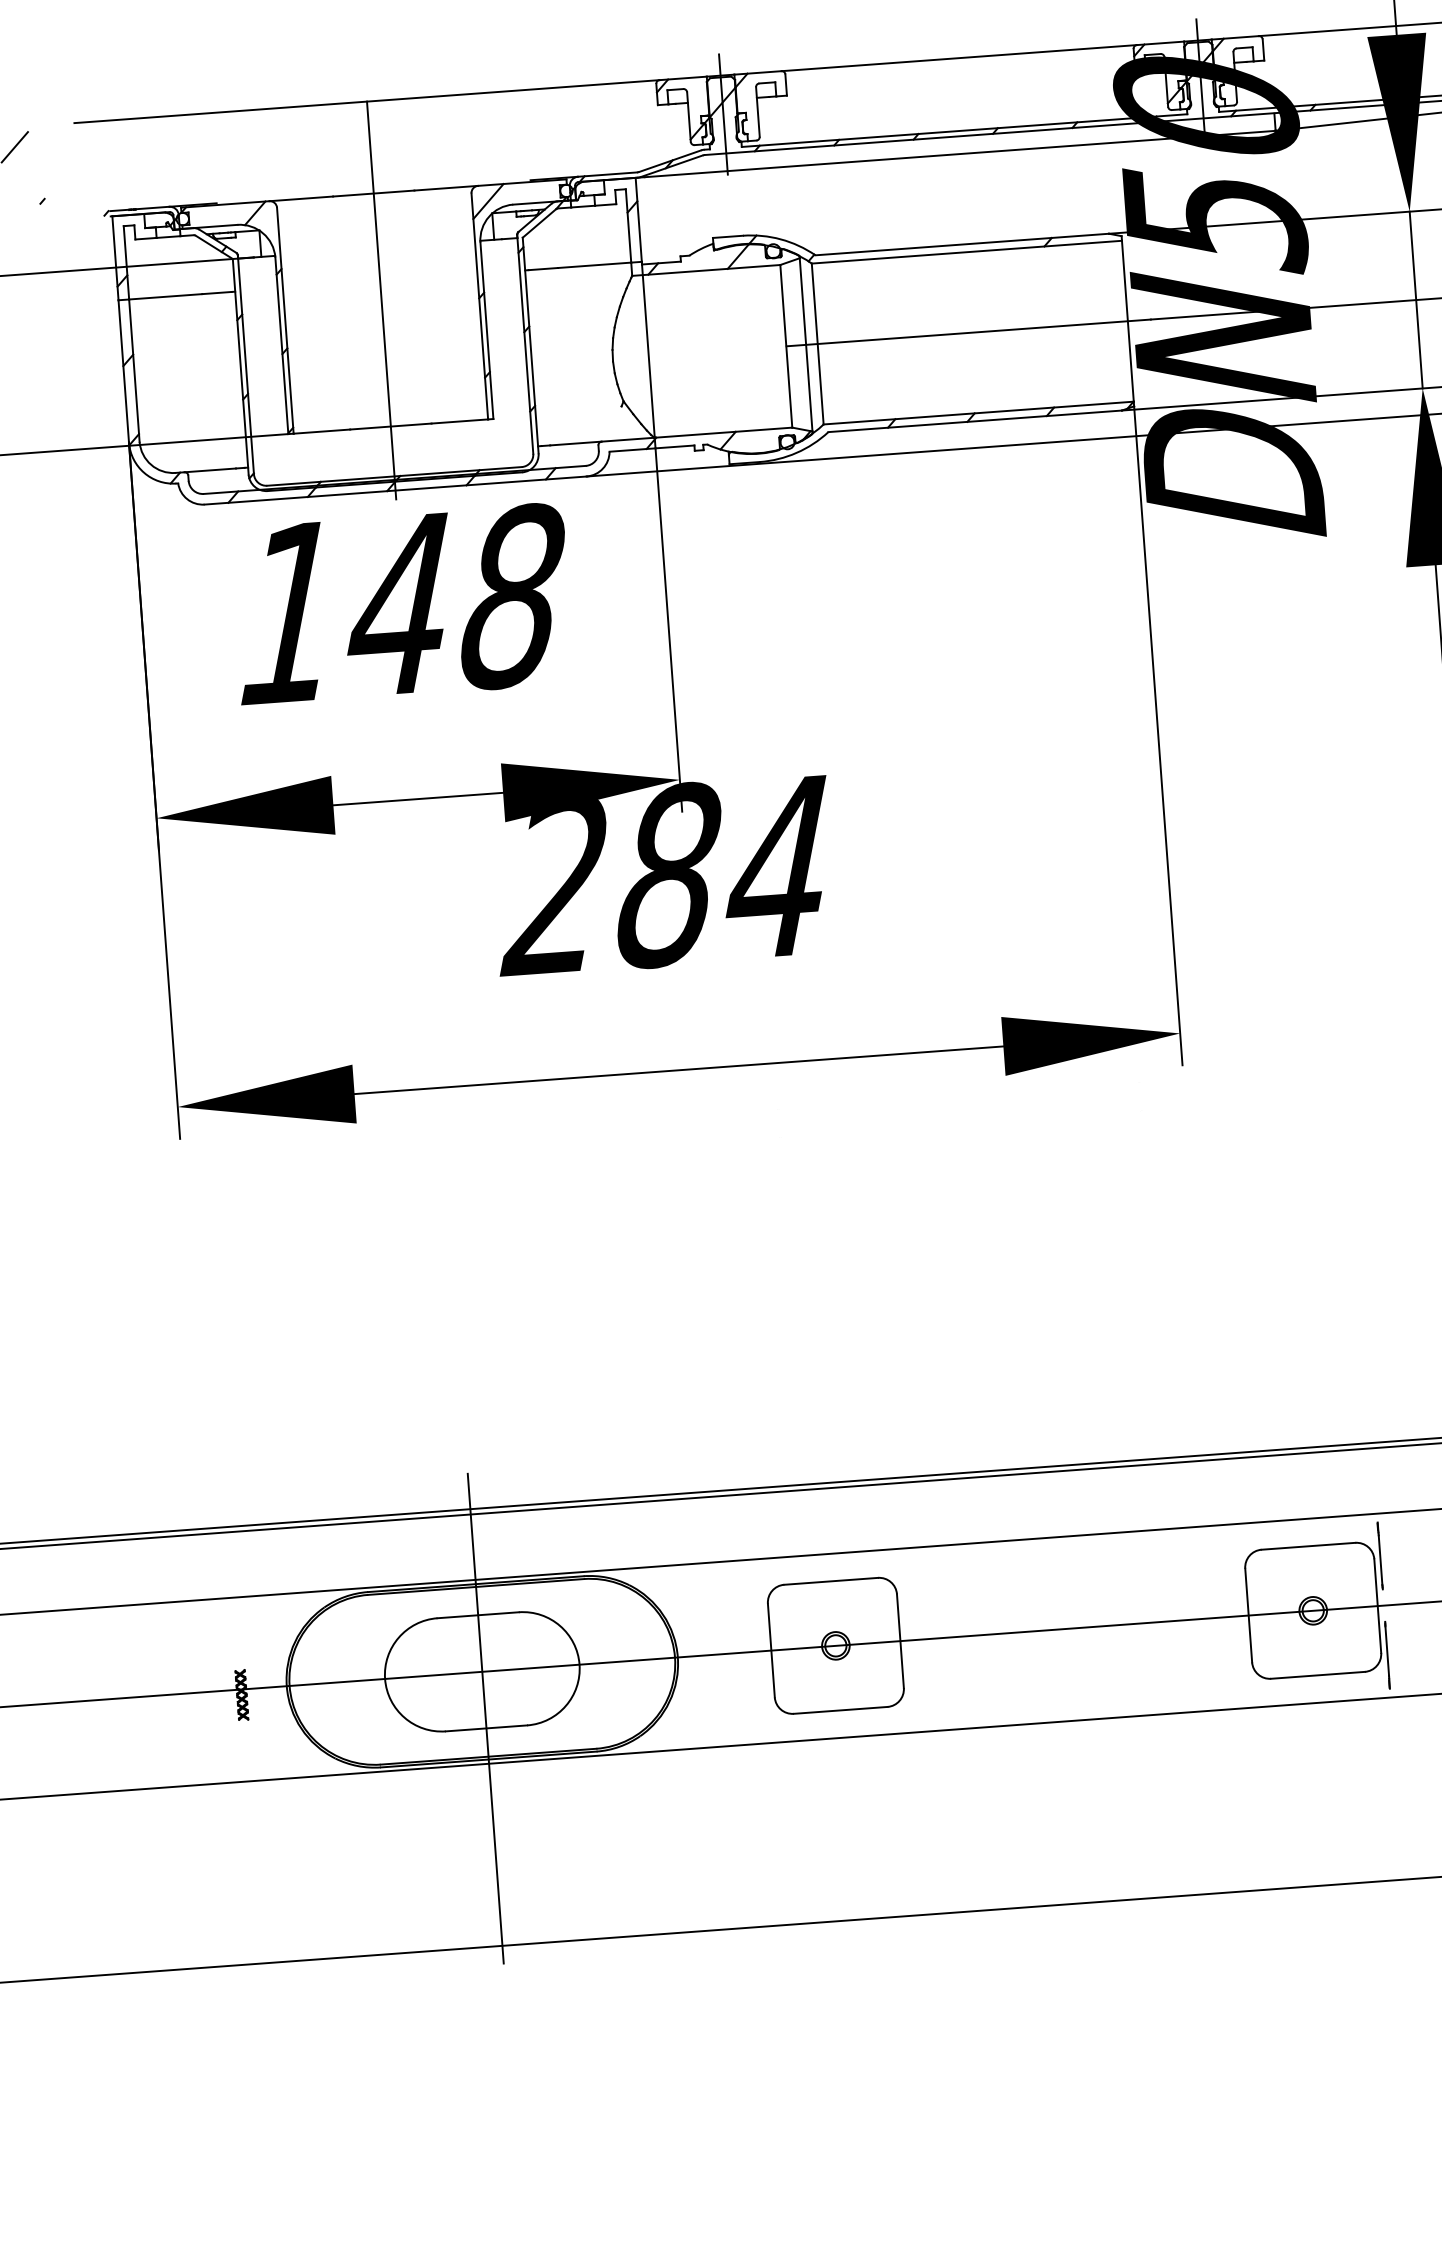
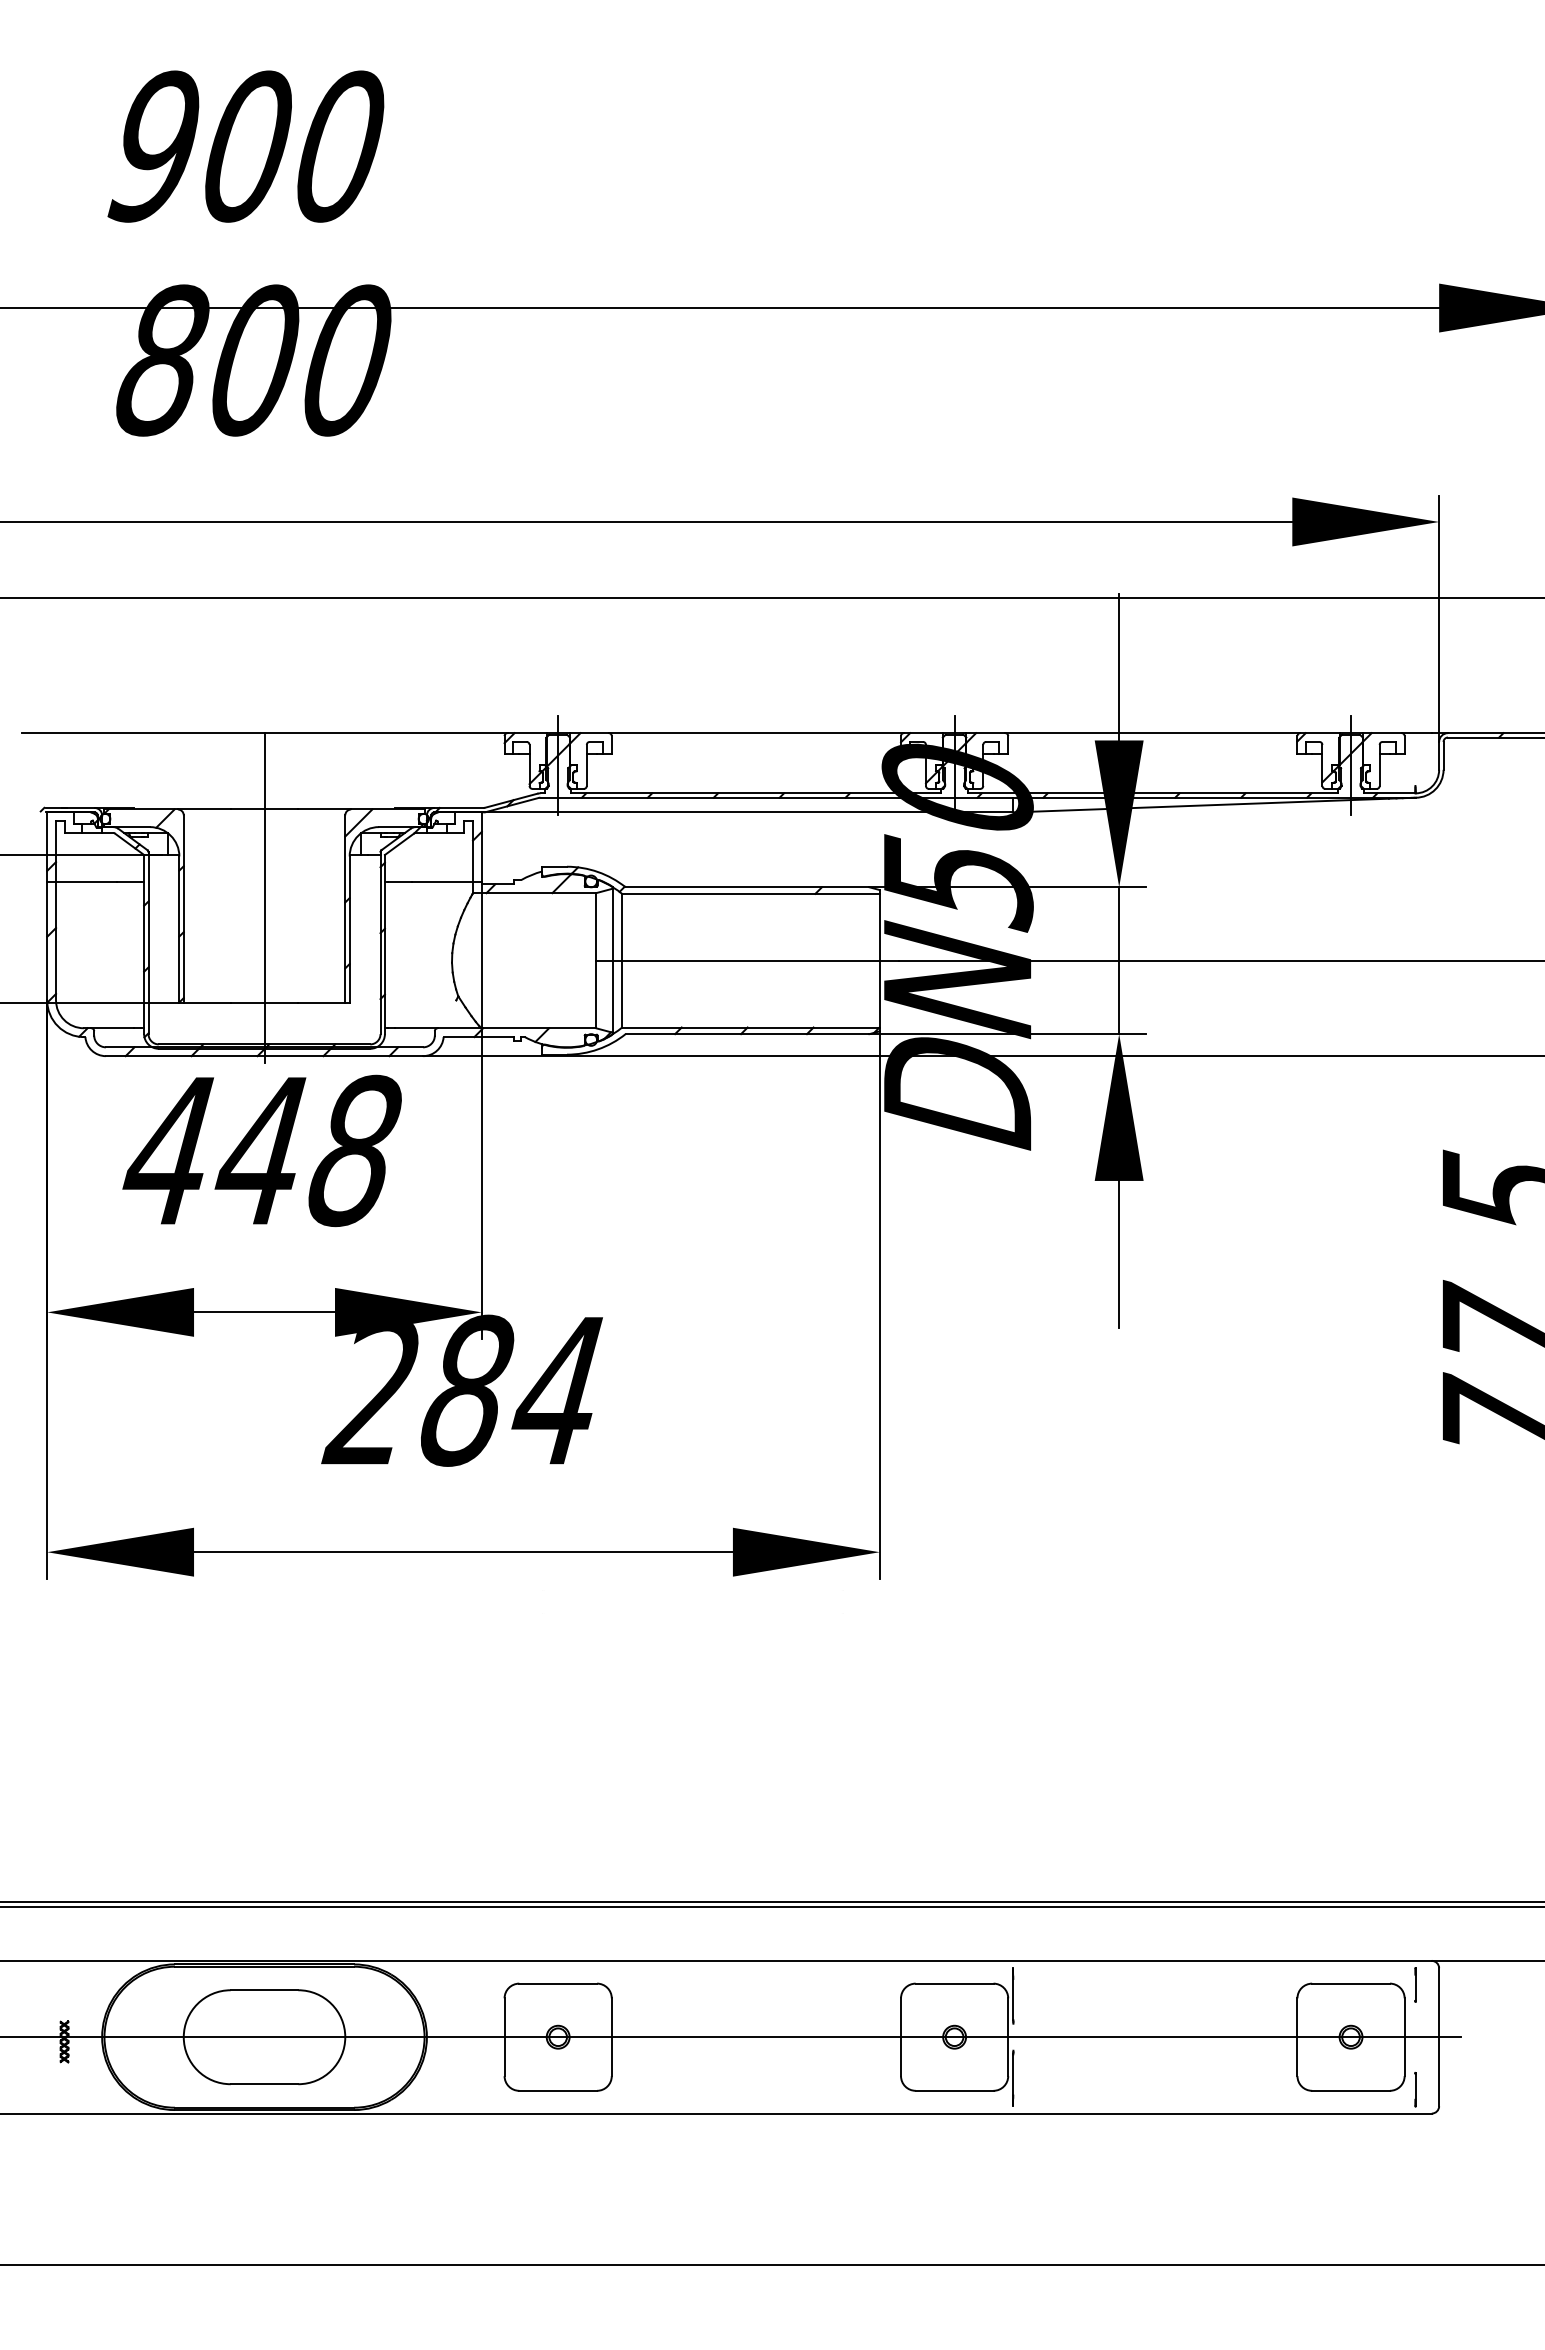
text: (288, 612) -> (168, 1150), 148 -> 448
line: (485, 1717) -> (264, 2075), removed

